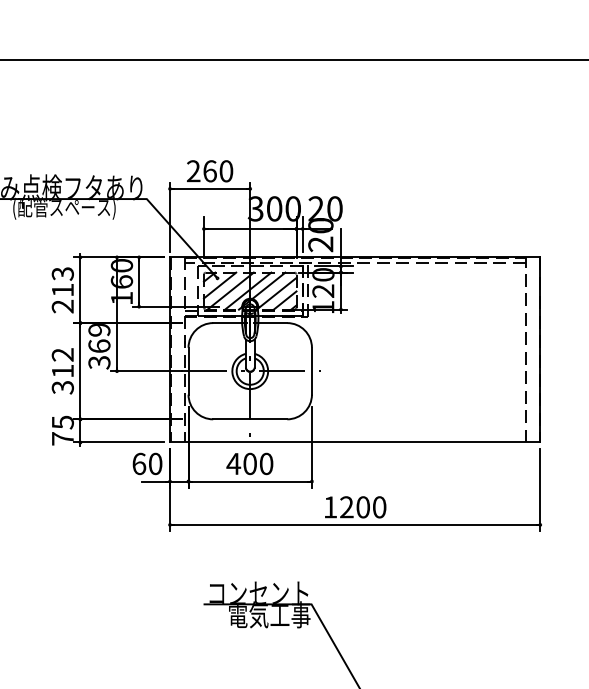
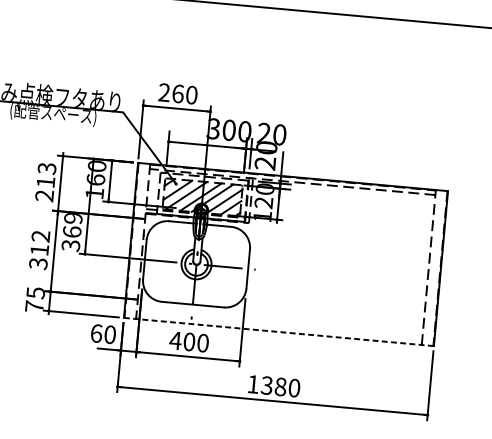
line: (355, 442) -> (279, 332), solid -> dashed
text: (354, 507) -> (273, 386), 1200 -> 1380

